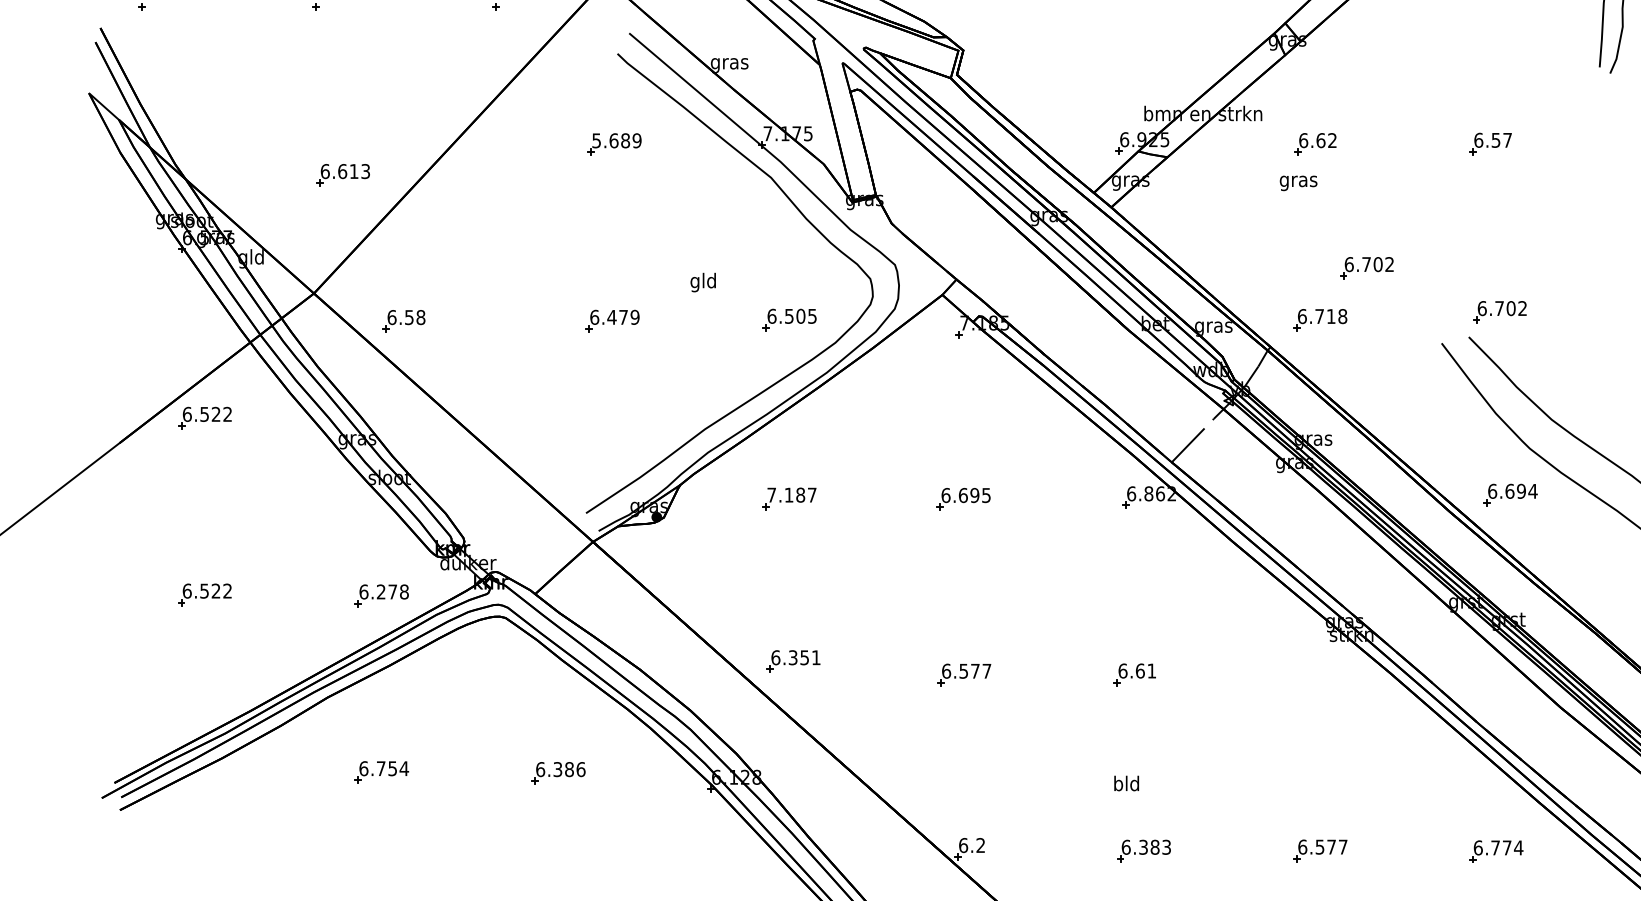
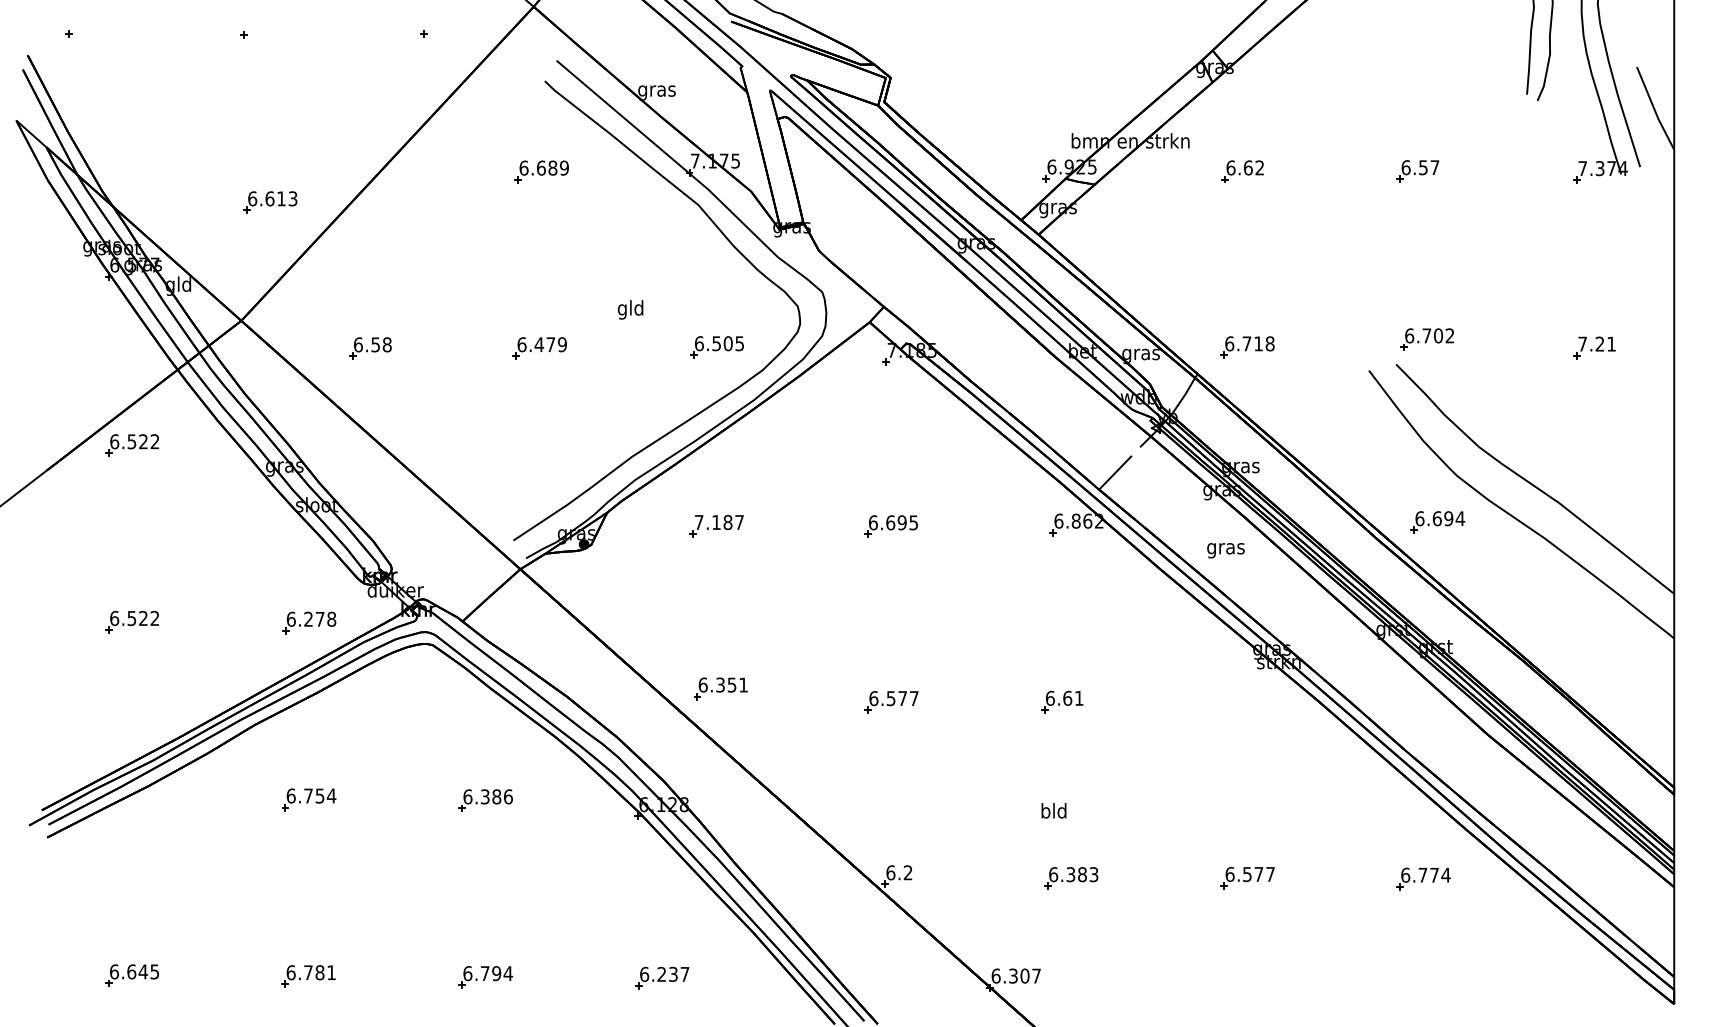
text: (596, 140) -> (523, 167), 5.689 -> 6.689
text: (1298, 183) -> (1225, 550), moved
part: (1366, 268) -> (1293, 295), removed
part: (404, 321) -> (370, 348), moved

